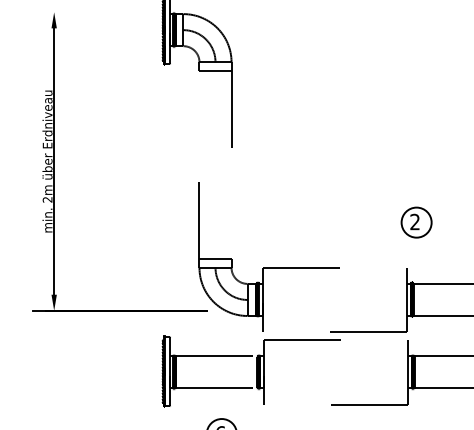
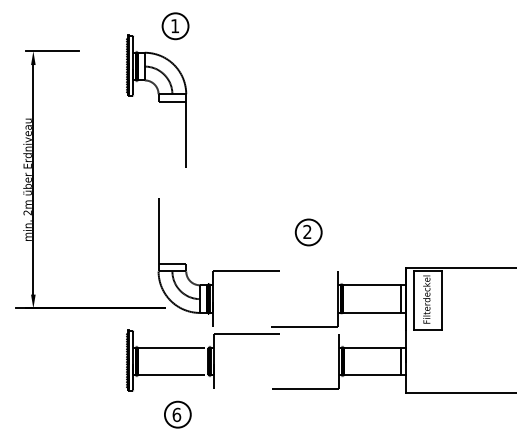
line: (76, 12) -> (52, 51), added
part: (416, 222) -> (308, 232), moved

